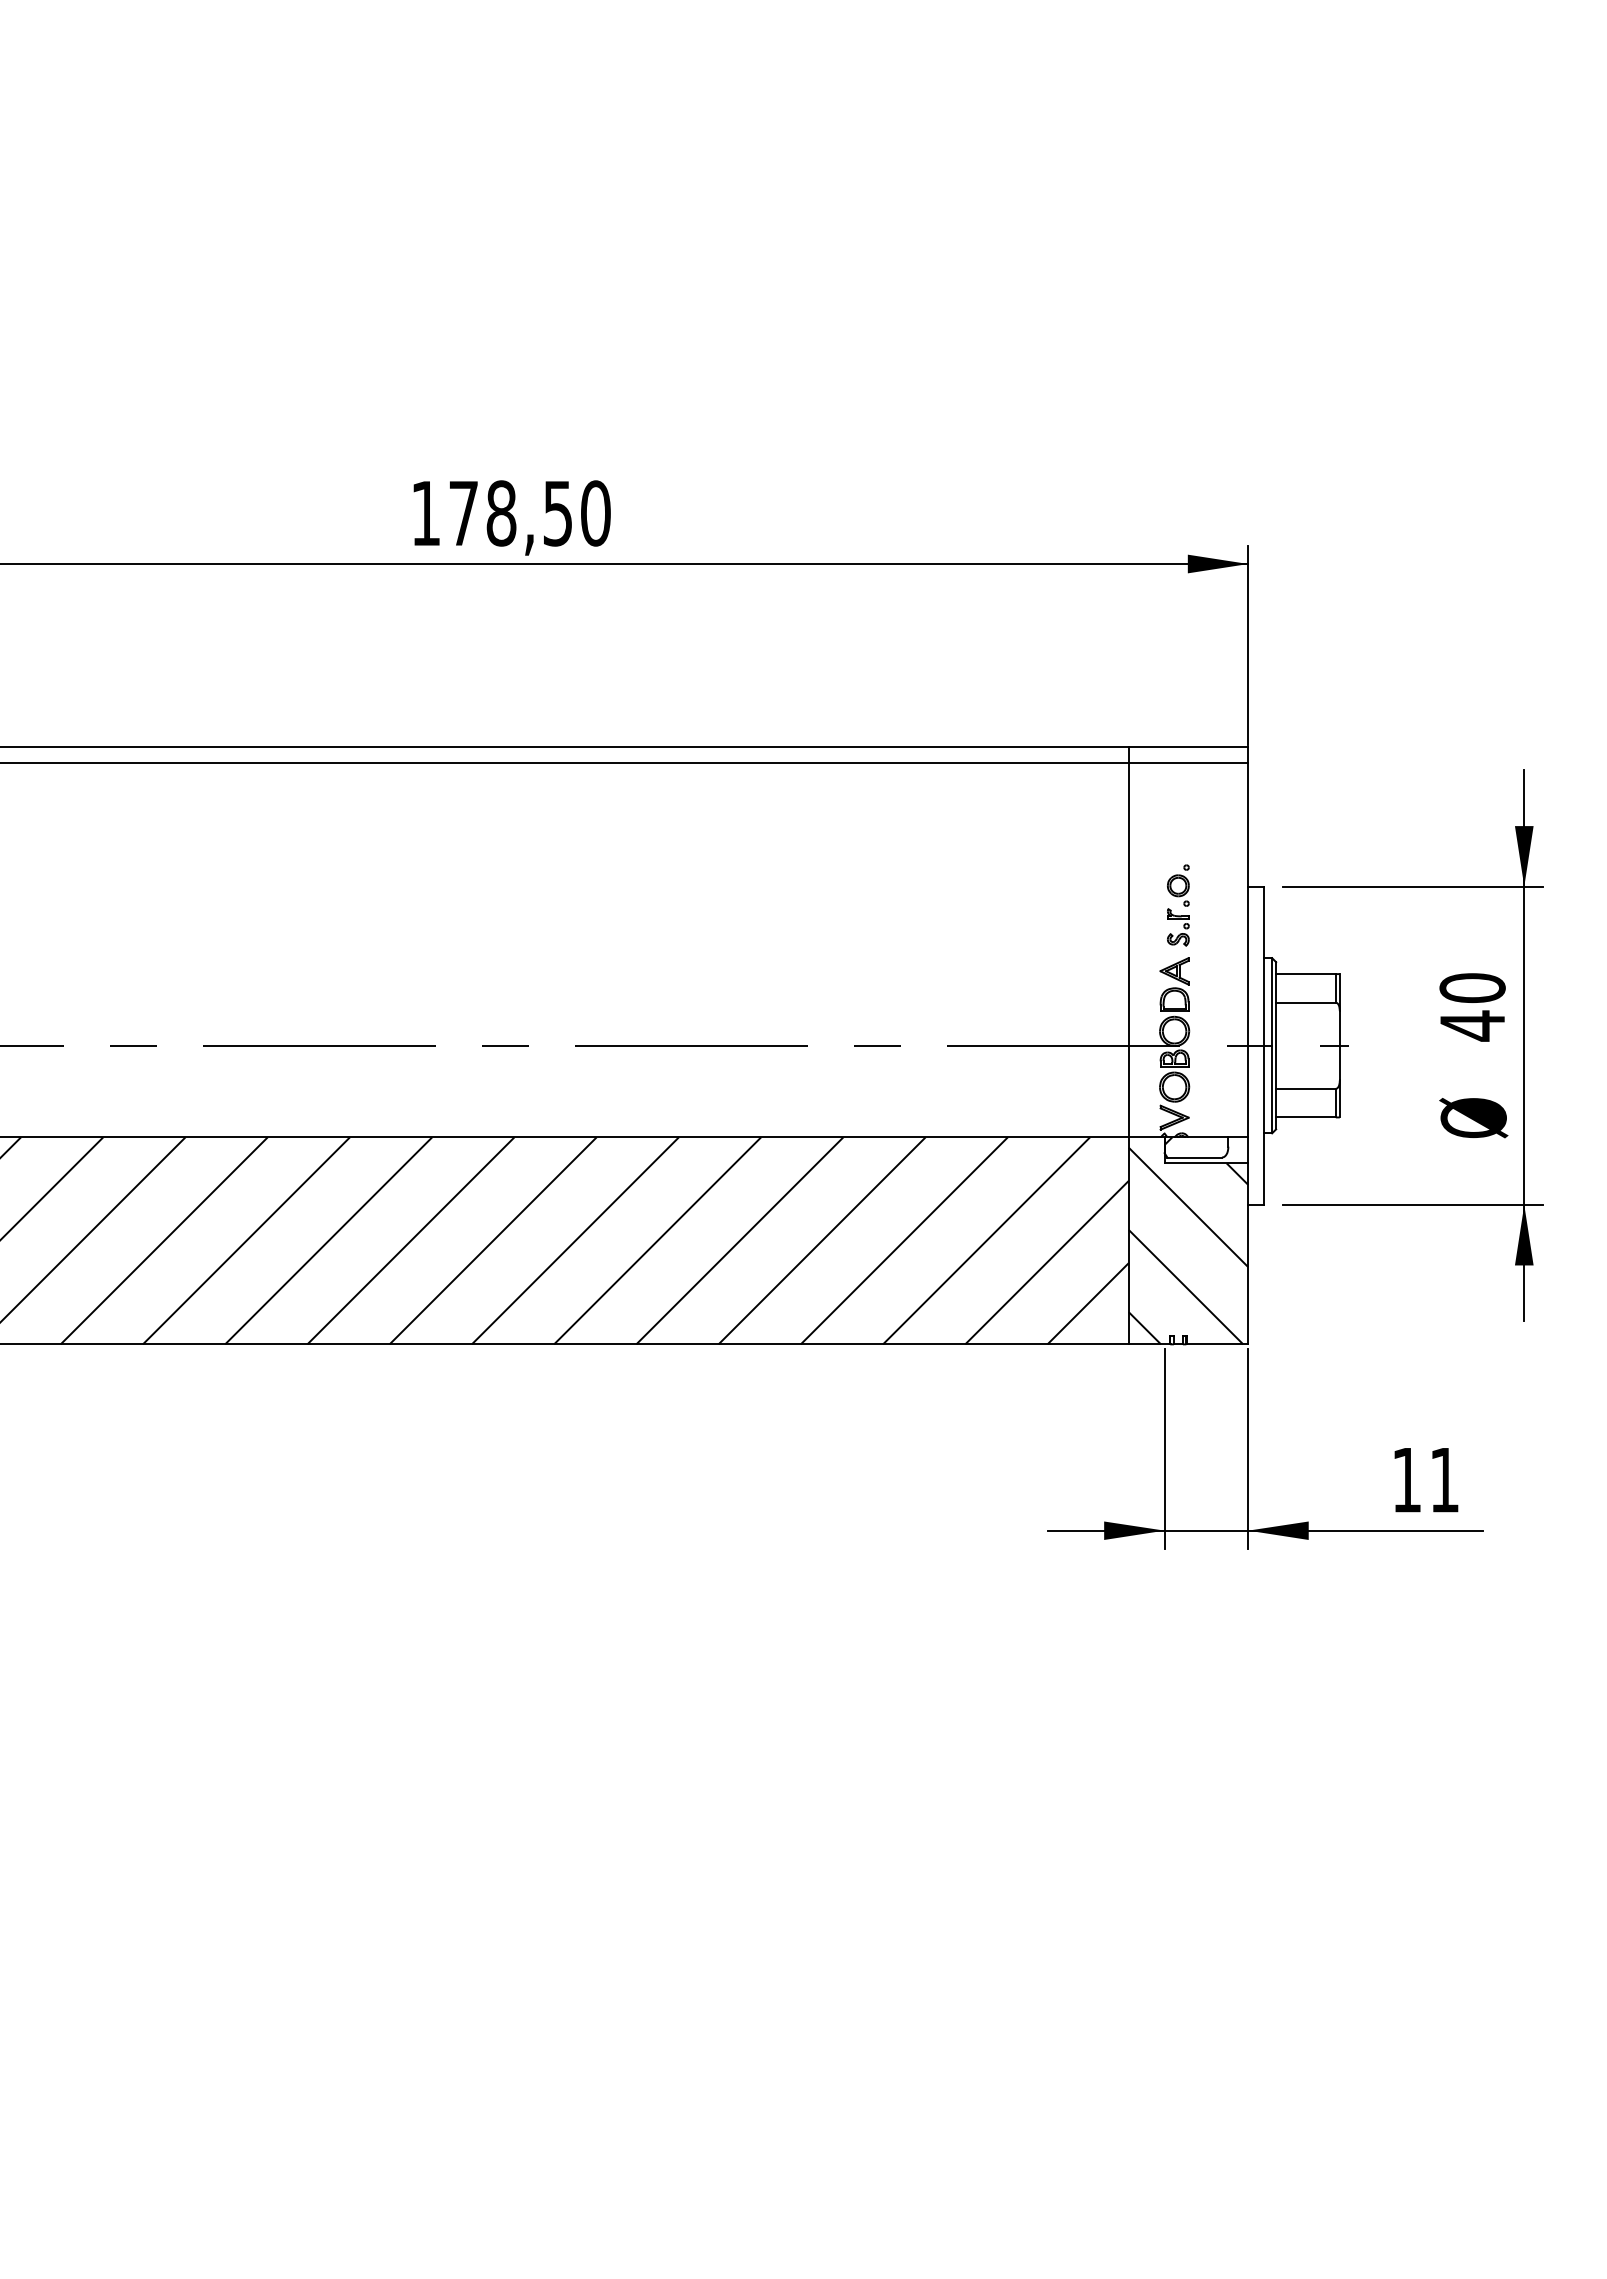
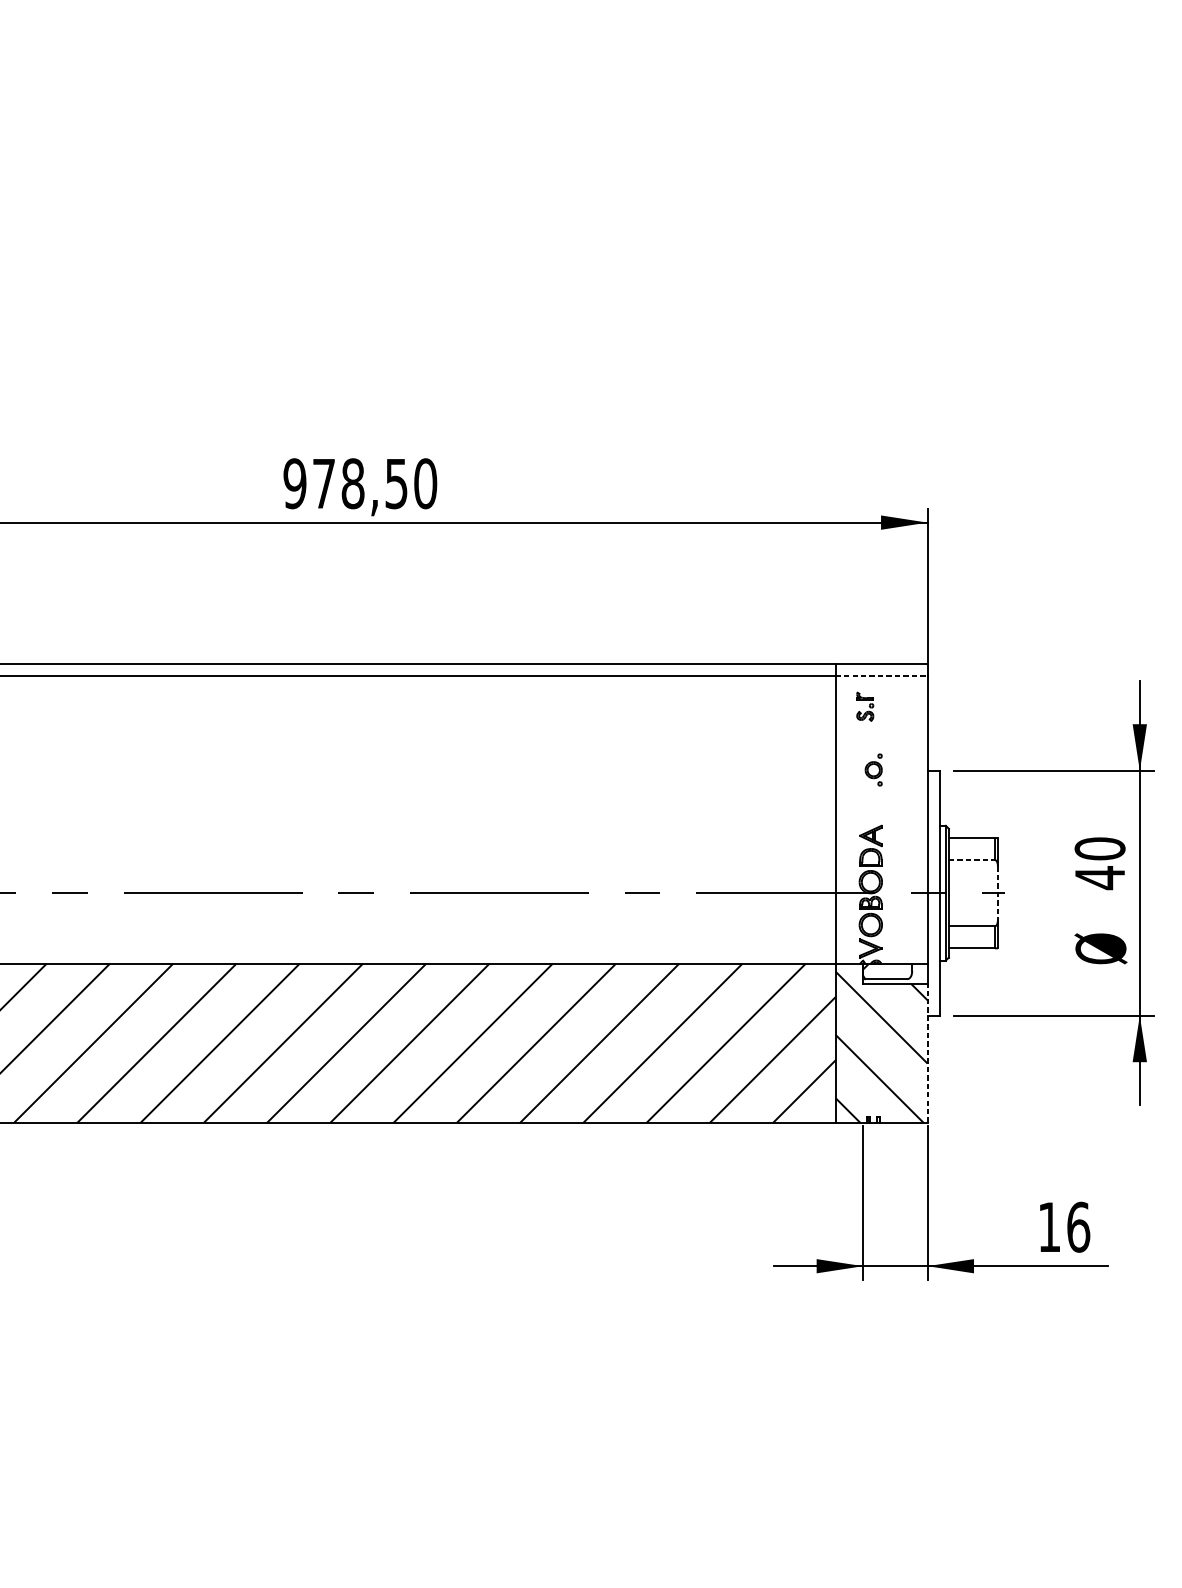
text: (425, 513) -> (294, 483), 178,50 -> 978,50
line: (1188, 763) -> (881, 676), solid -> dashed
part: (1178, 927) -> (865, 706), moved
line: (1305, 1002) -> (971, 859), solid -> dashed
line: (1339, 1045) -> (997, 892), solid -> dashed
line: (1248, 1253) -> (927, 1052), solid -> dashed
text: (1444, 1480) -> (1078, 1227), 11 -> 16

